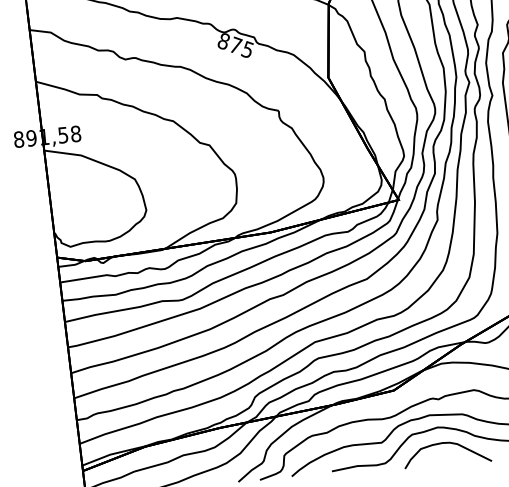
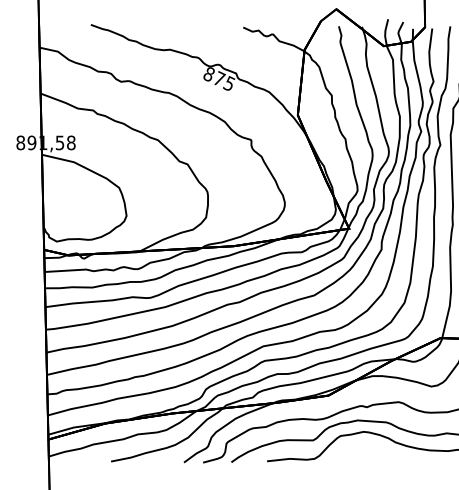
part: (448, 444) -> (371, 447), removed

